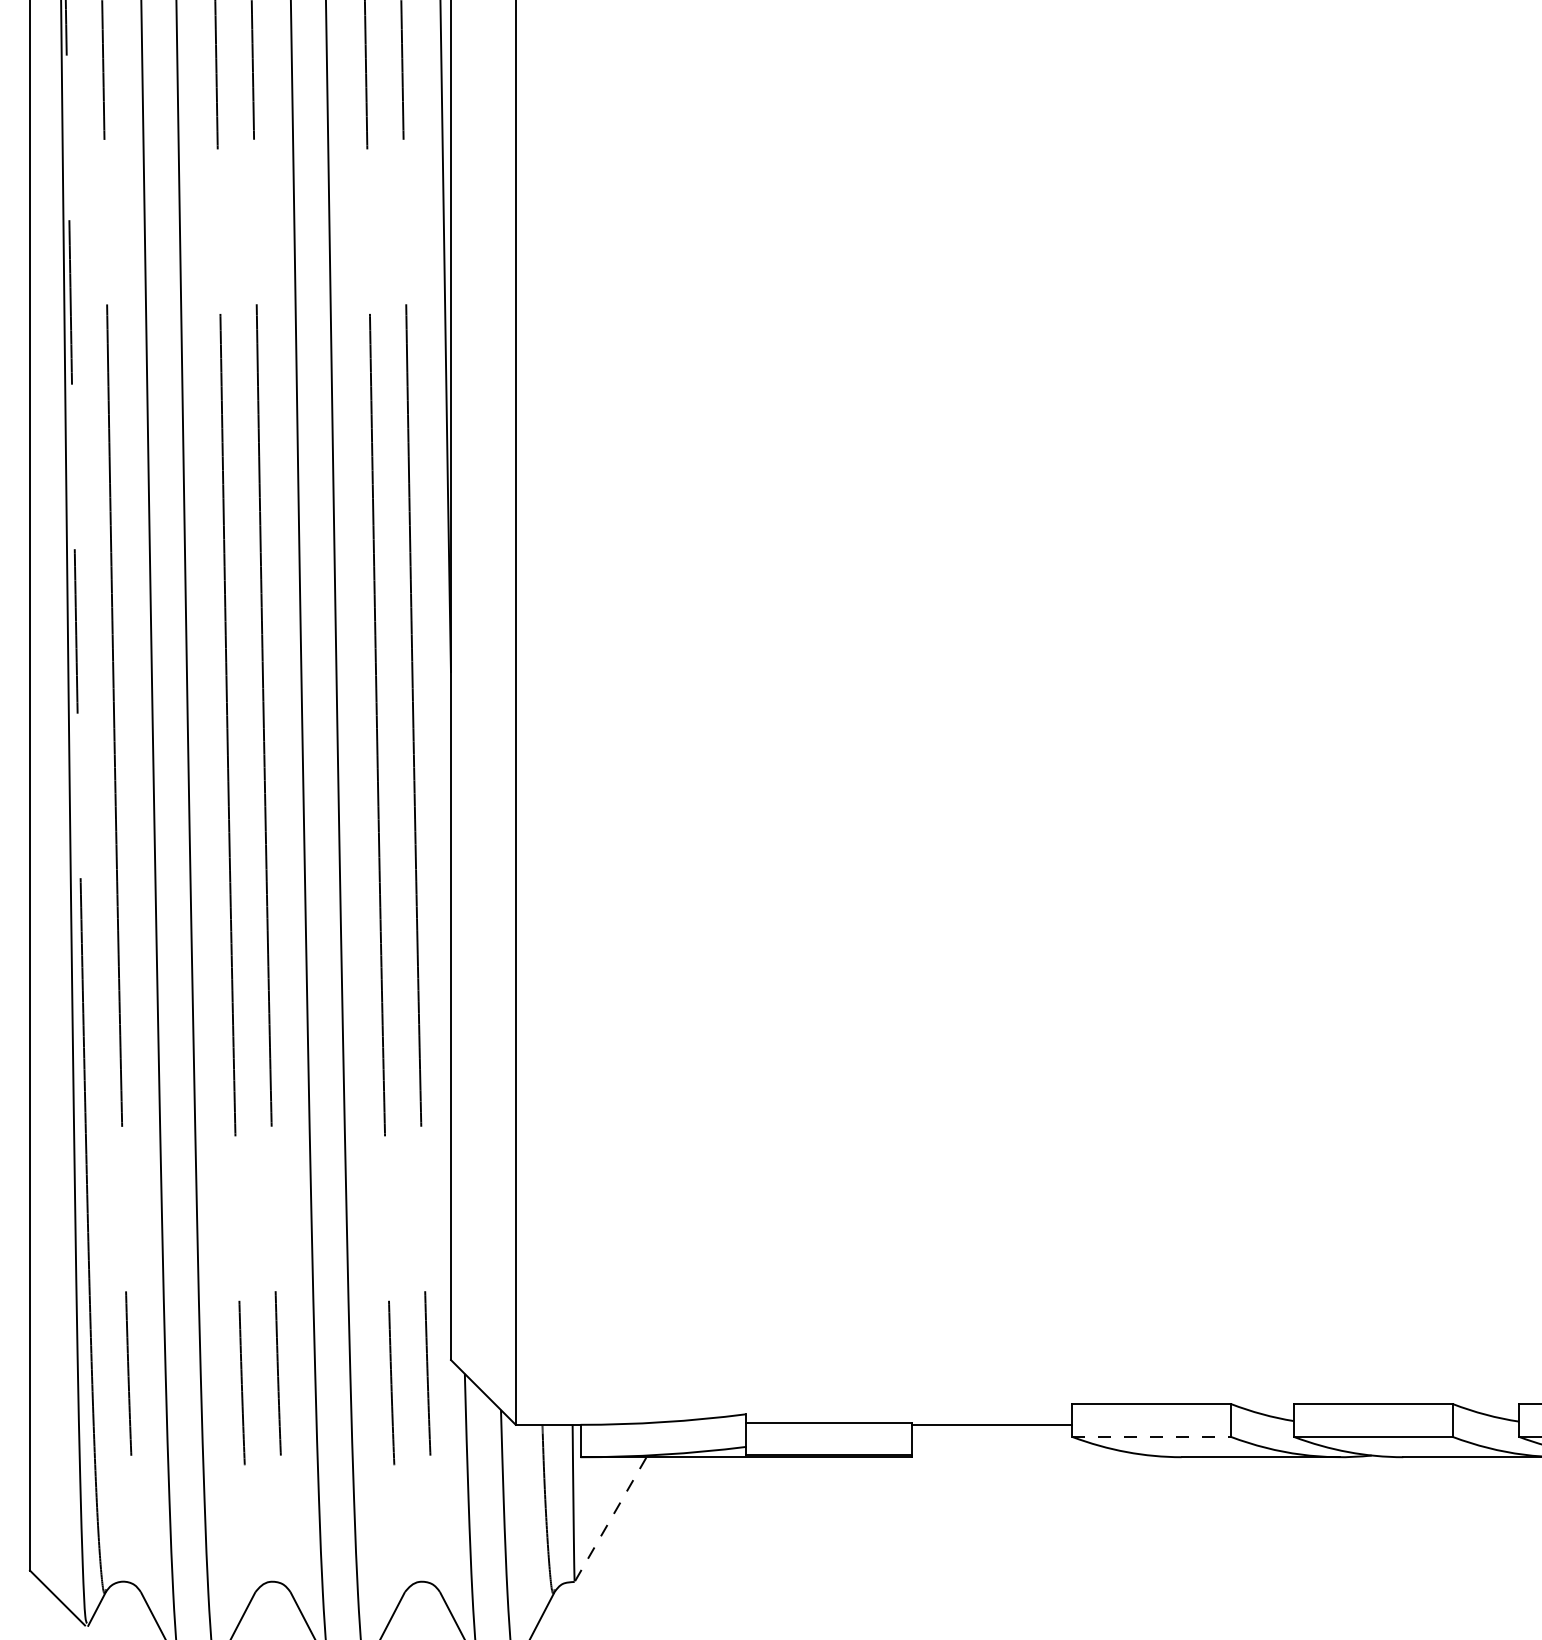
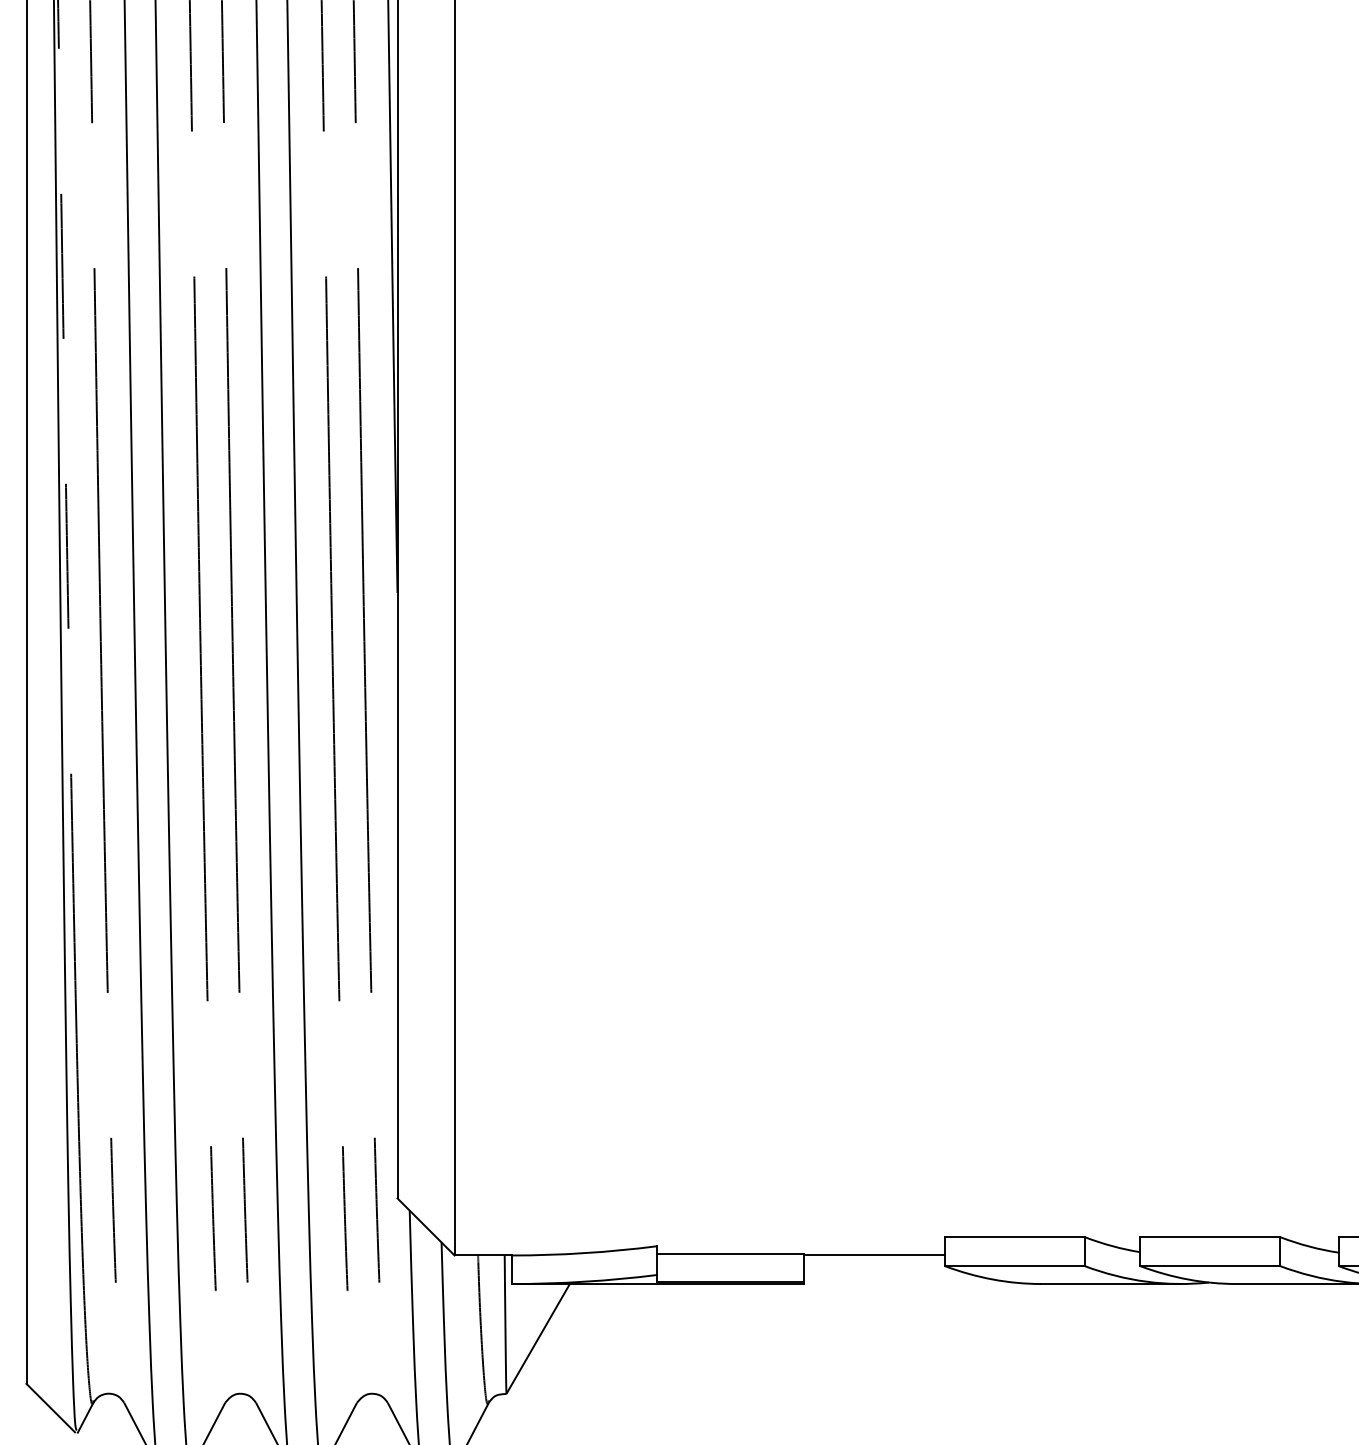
line: (1151, 1437) -> (1014, 1266), dashed -> solid
line: (610, 1519) -> (538, 1338), dashed -> solid

